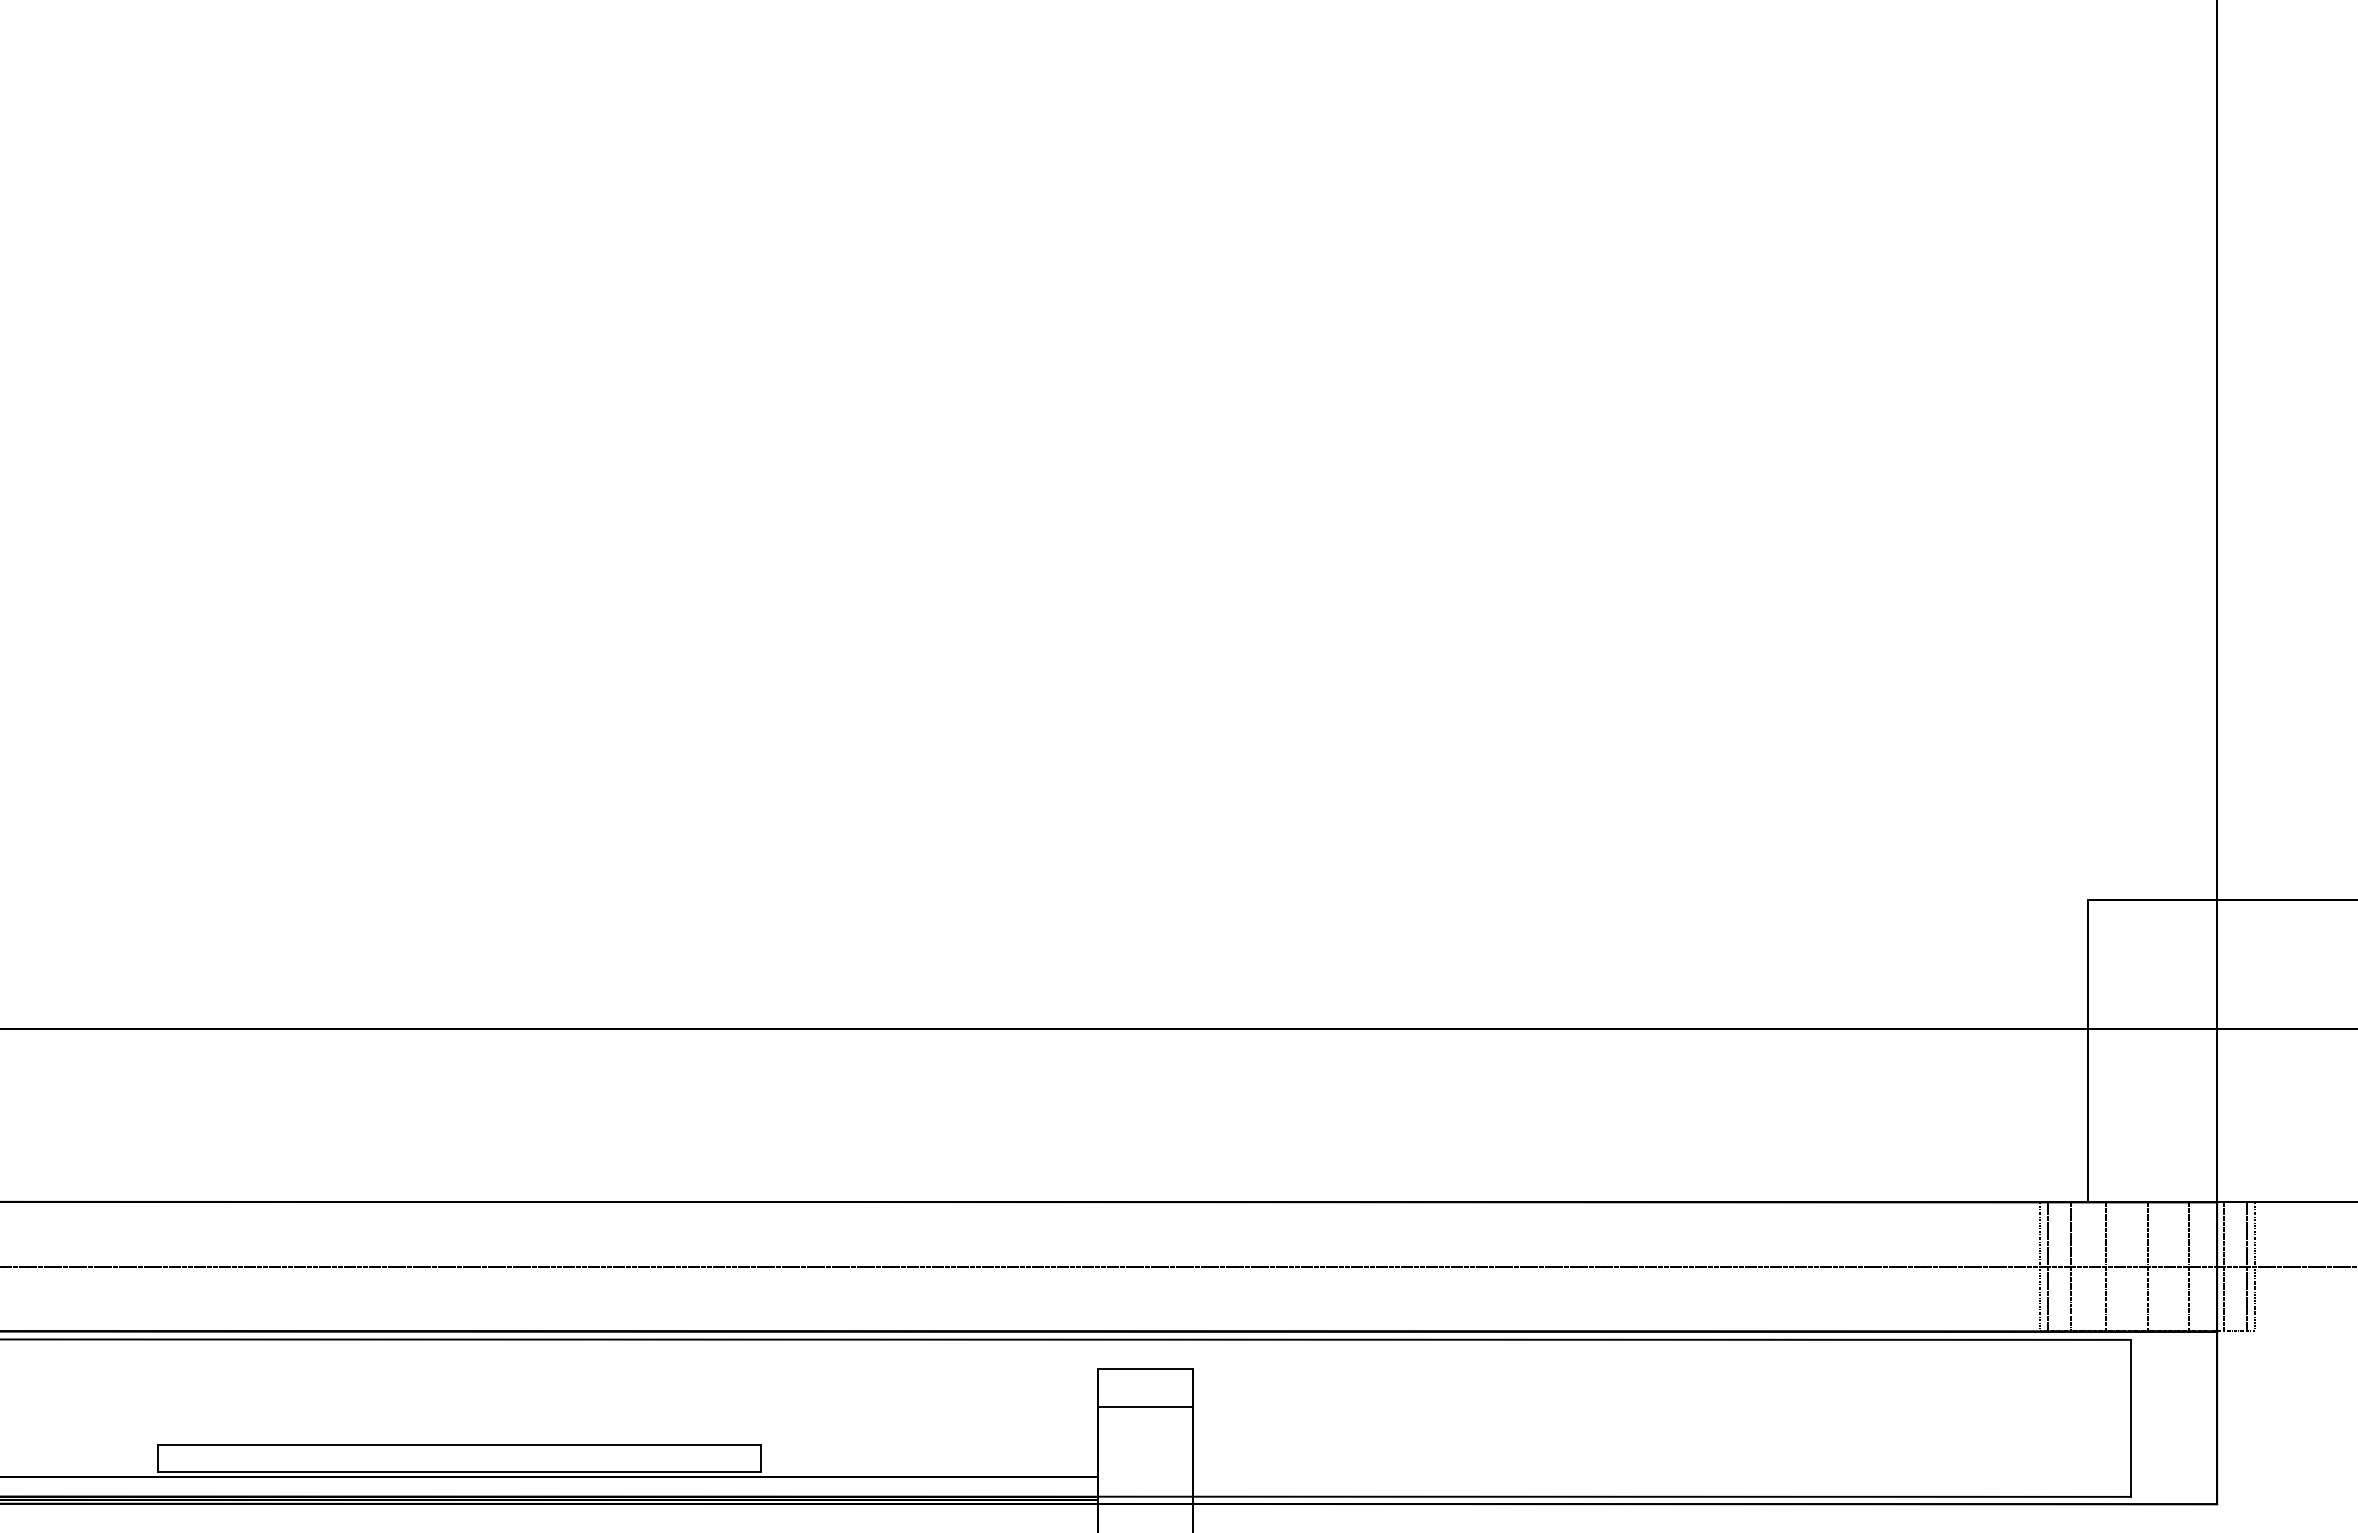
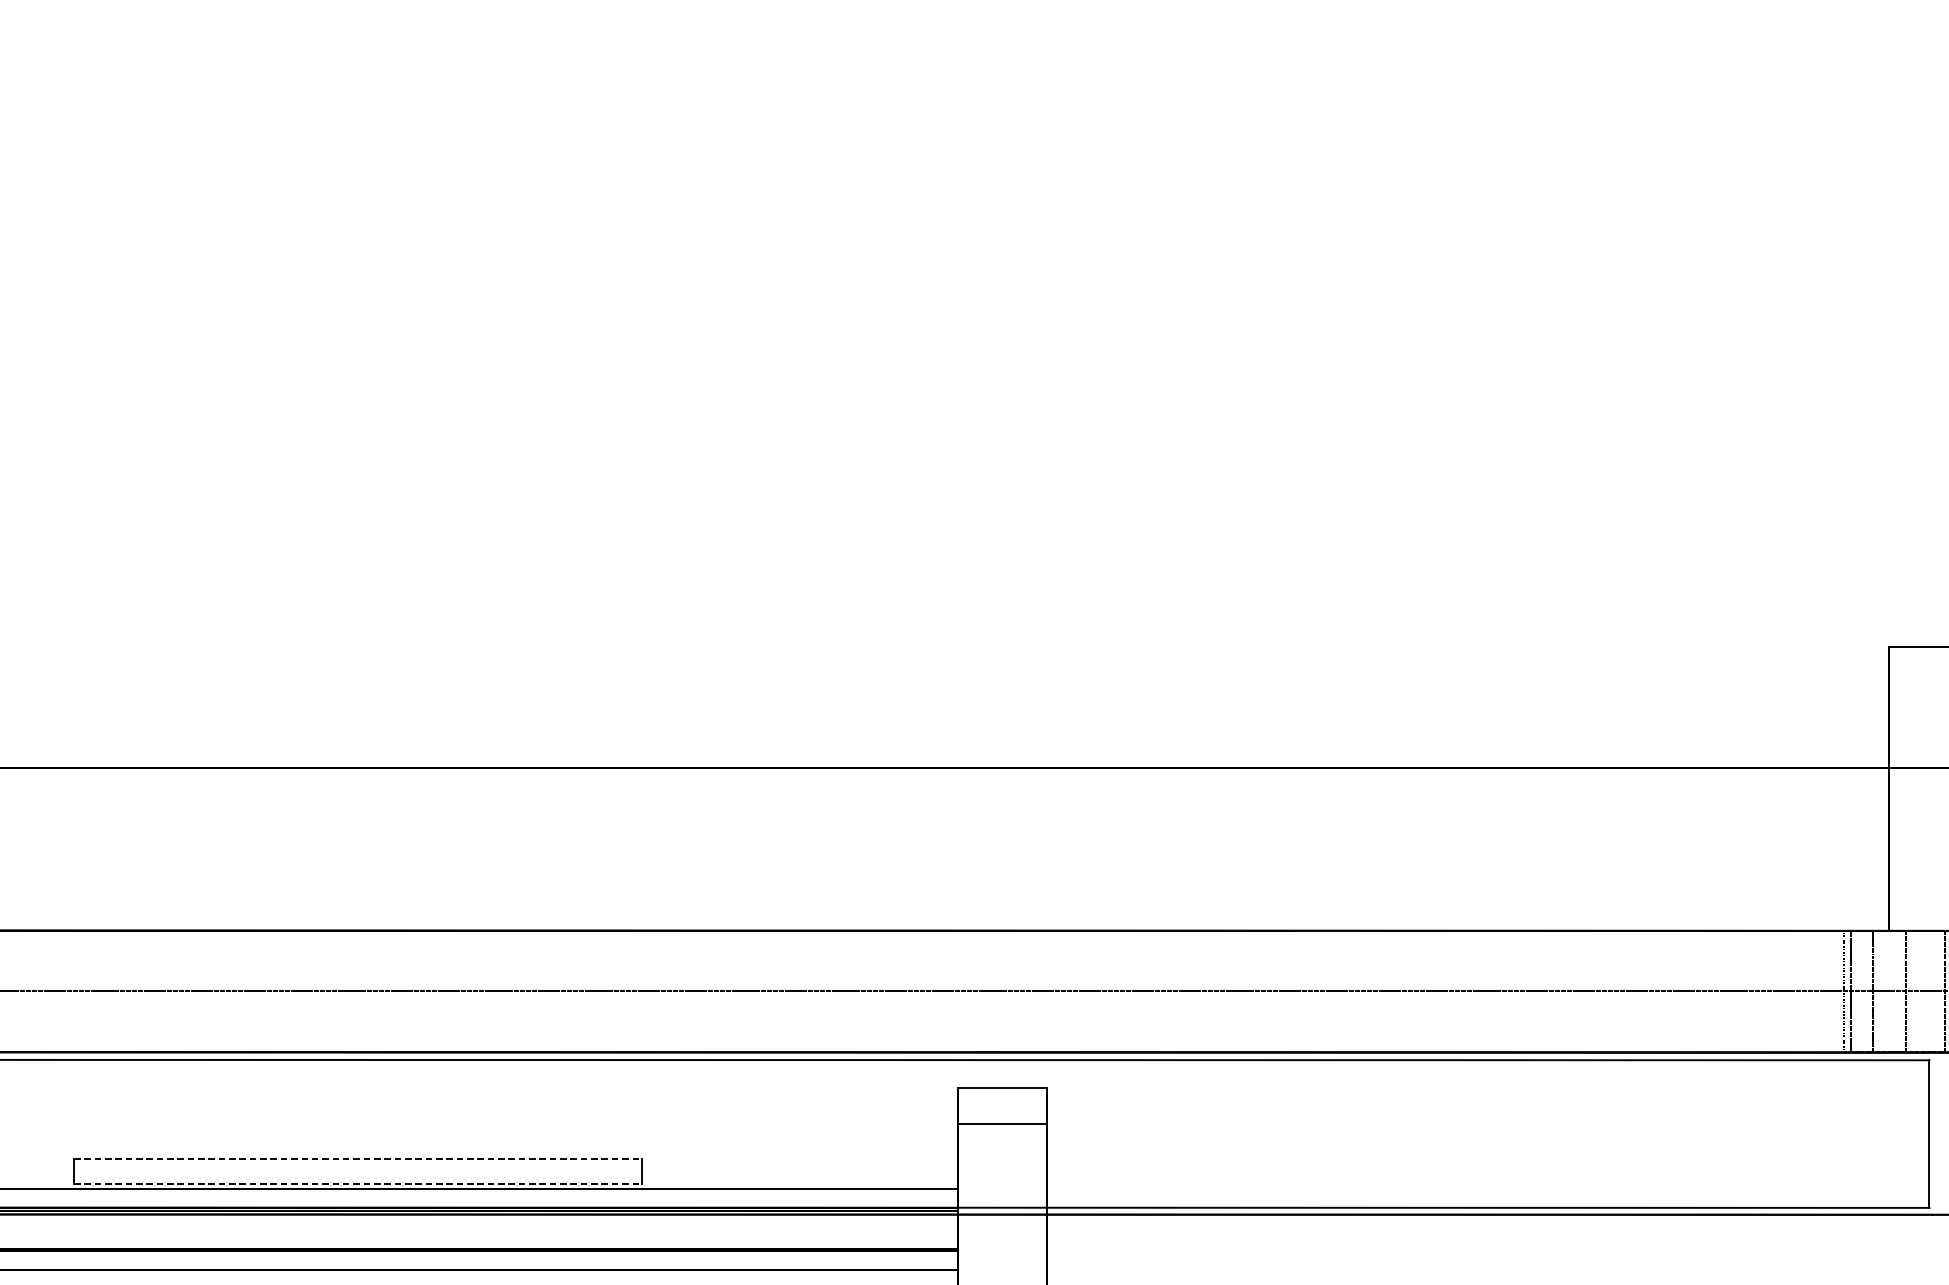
line: (459, 1444) -> (357, 1158), solid -> dashed
line: (459, 1471) -> (357, 1184), solid -> dashed

